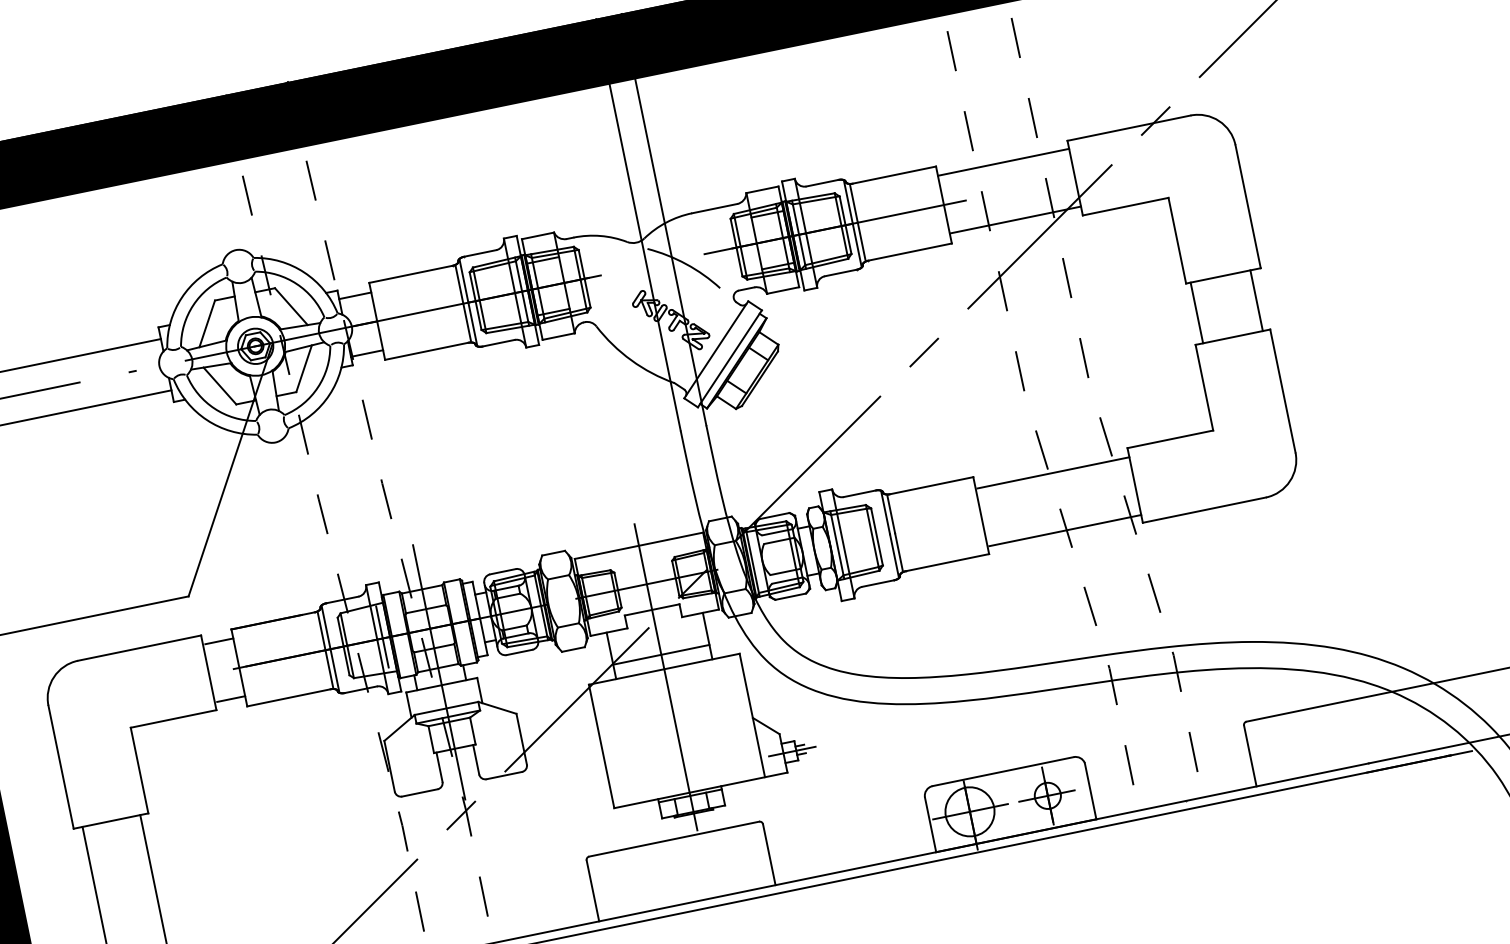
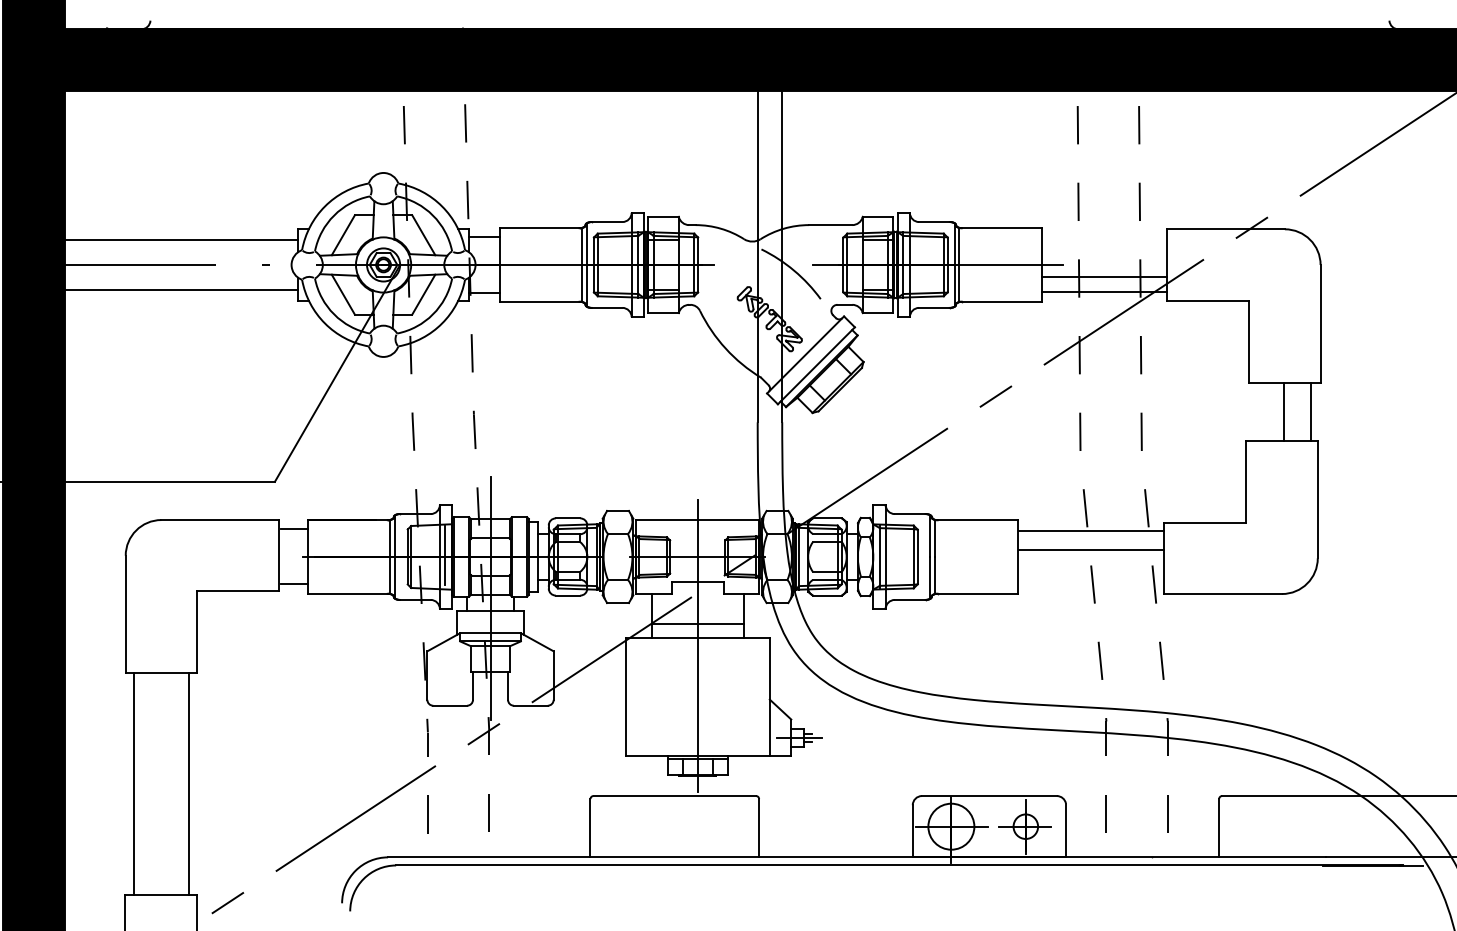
line: (1003, 162) -> (1104, 277), moved
line: (1196, 312) -> (1283, 411), moved
line: (1064, 530) -> (1091, 549), moved

